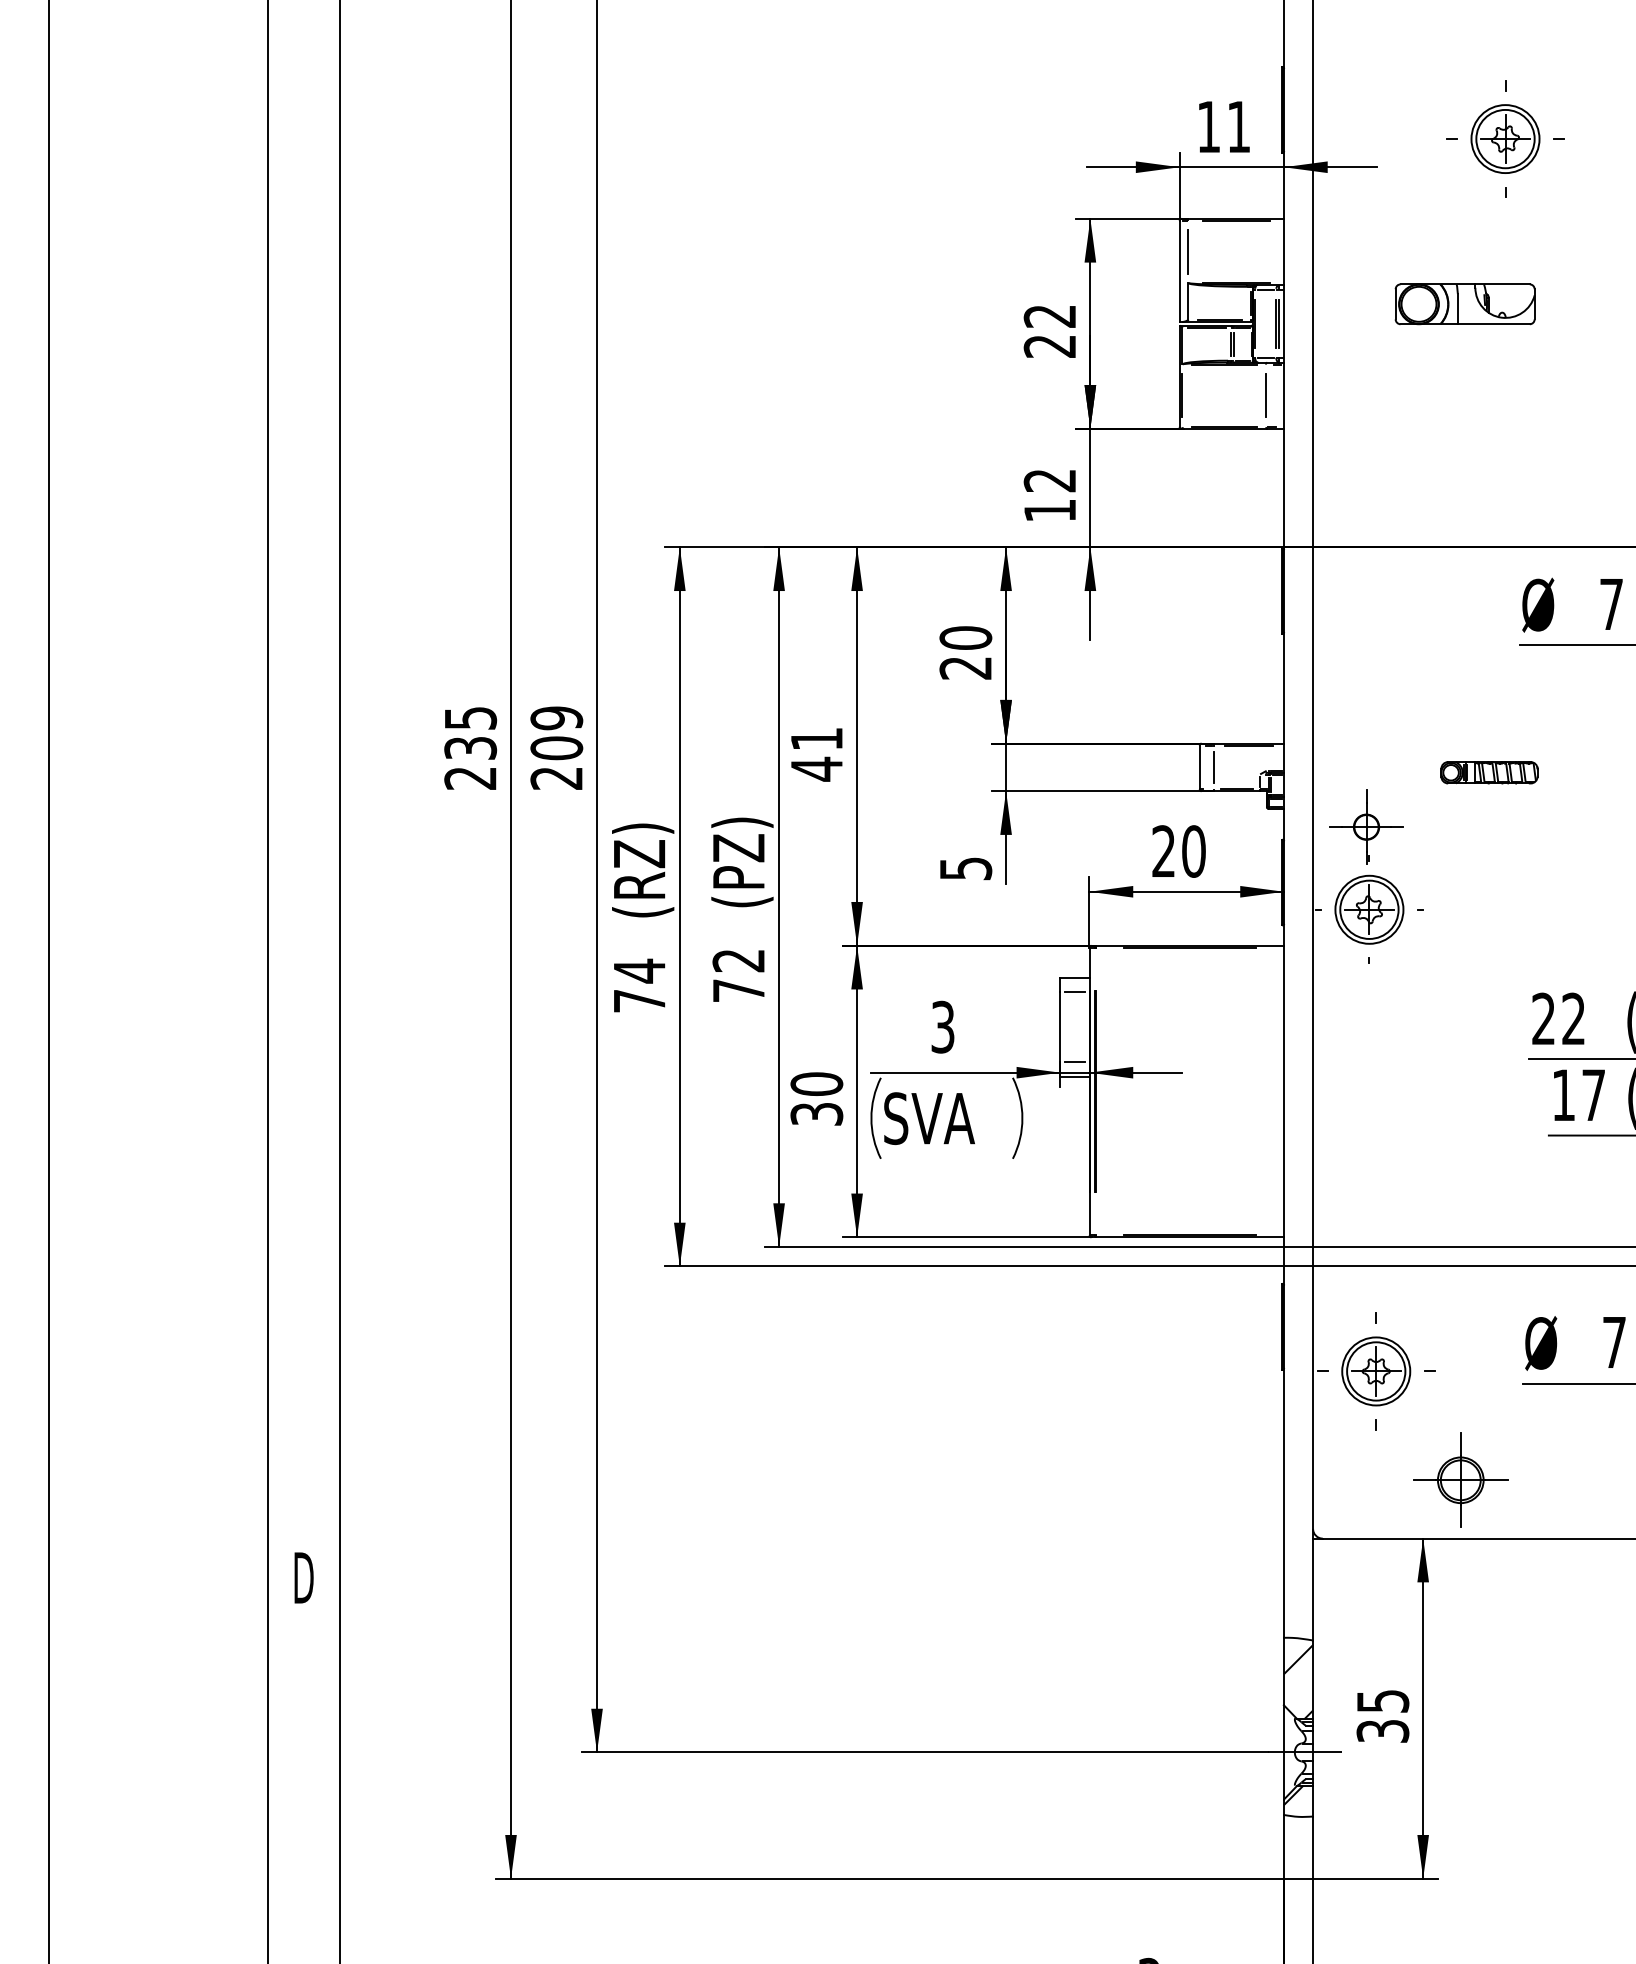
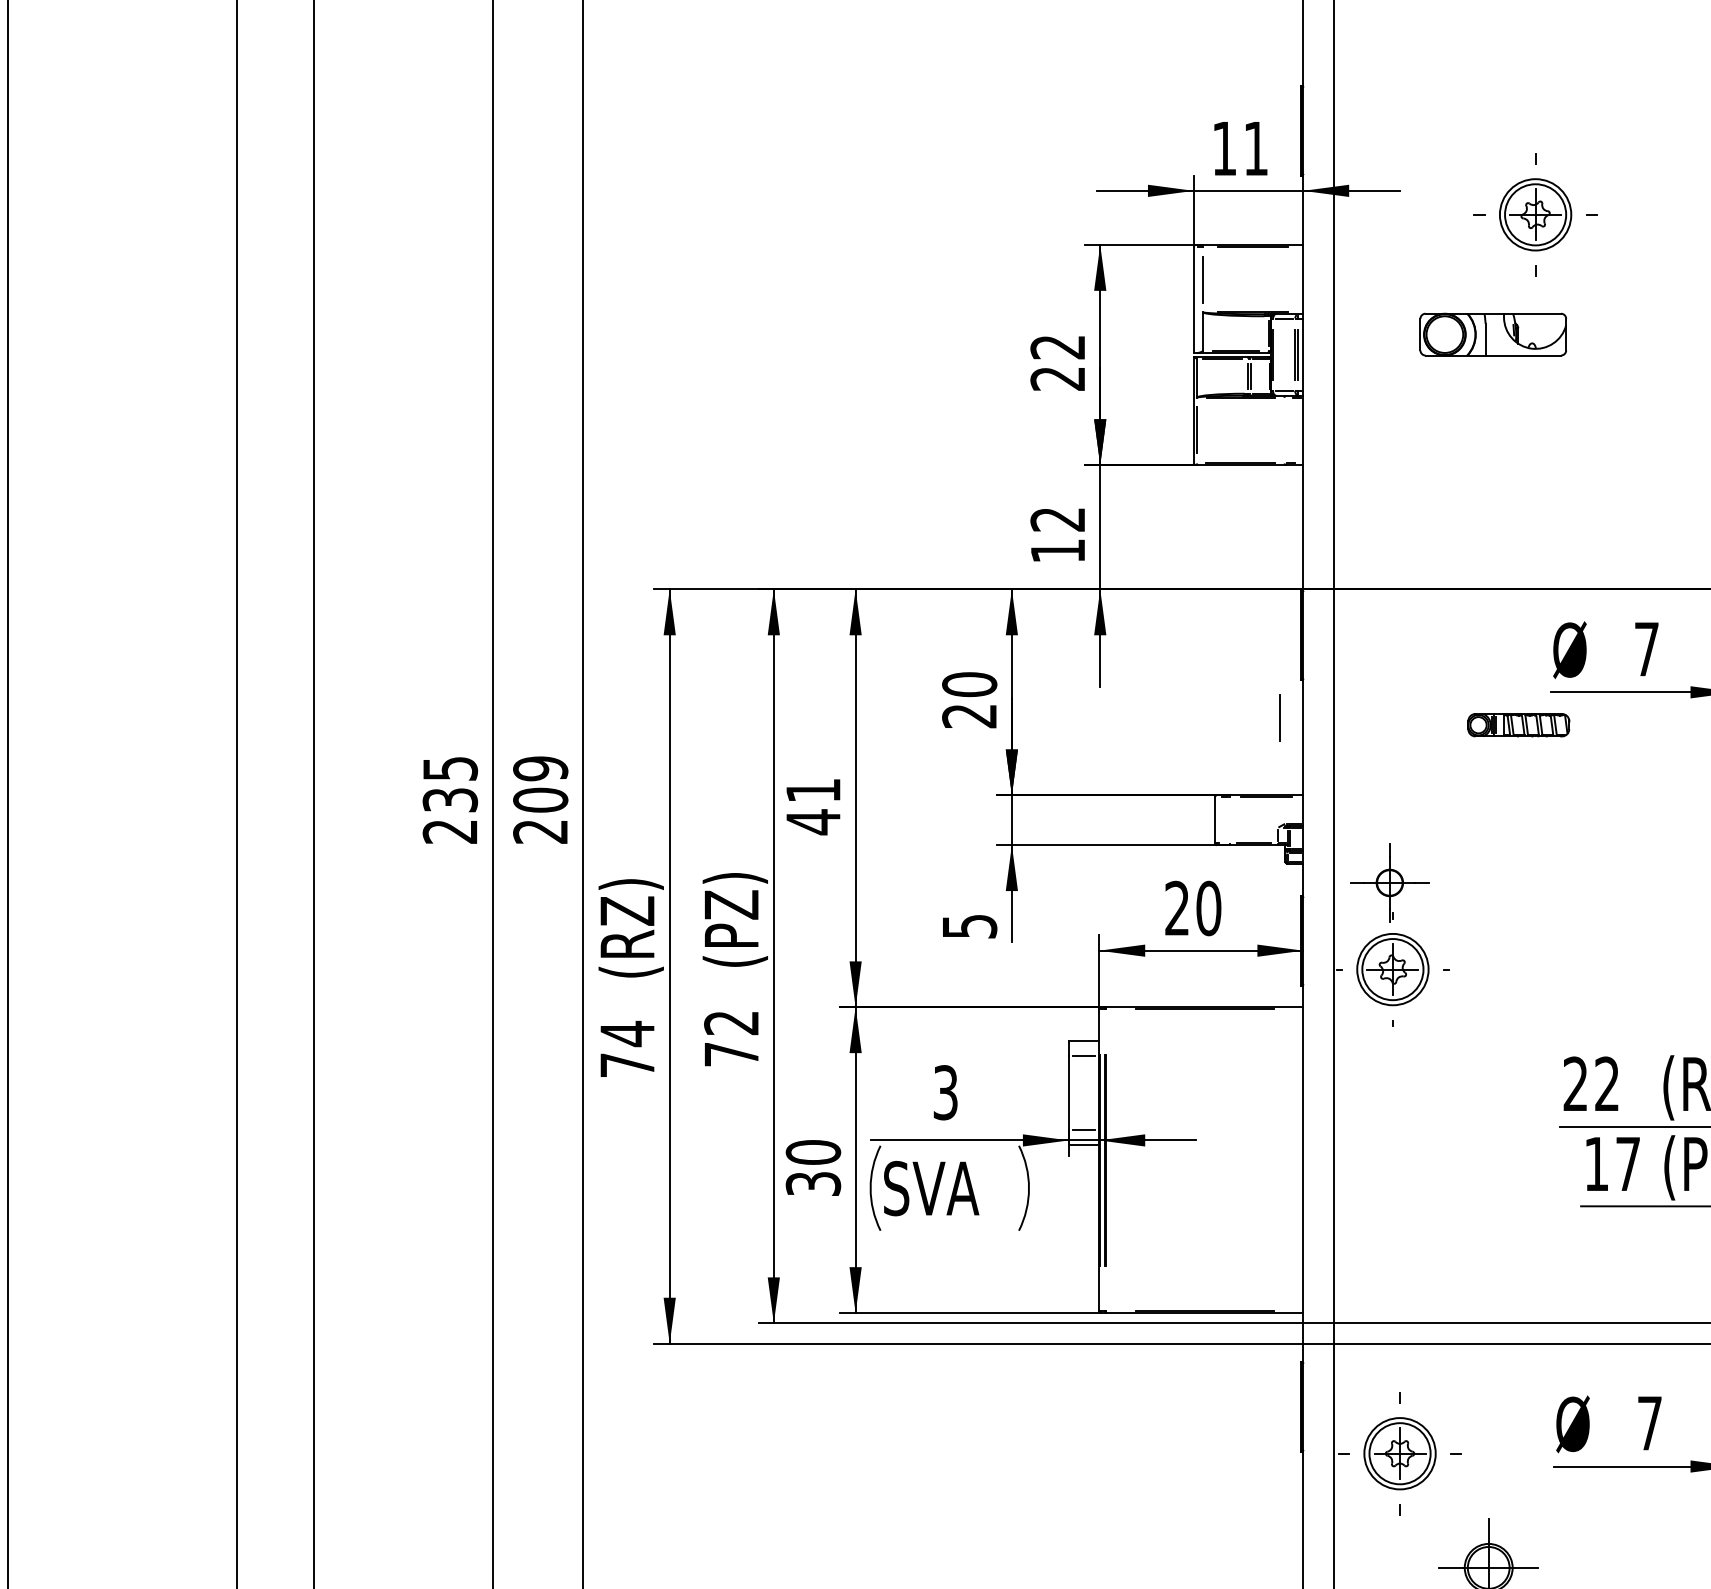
part: (1505, 138) -> (1535, 214), moved
line: (1265, 395) -> (1279, 717), moved
line: (1214, 767) -> (1230, 820), removed
part: (1489, 772) -> (1518, 724), moved

